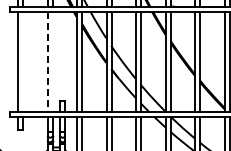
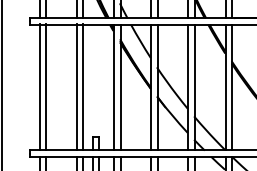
line: (23, 61) -> (46, 87), added
line: (52, 61) -> (83, 87), added
line: (47, 62) -> (76, 88), dashed -> solid

